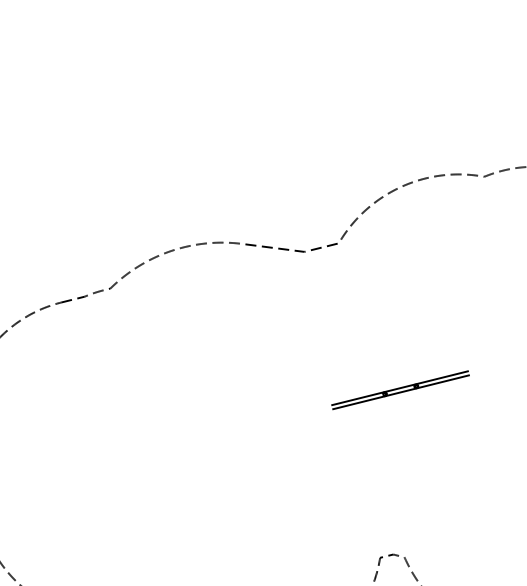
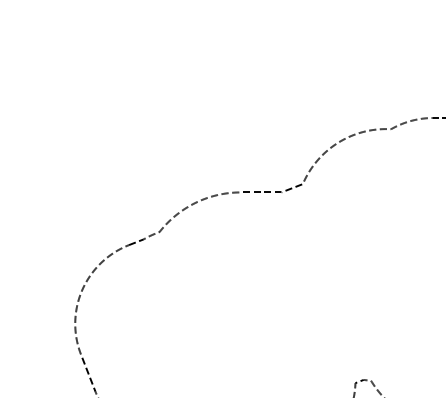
part: (400, 390) -> (354, 273), removed

